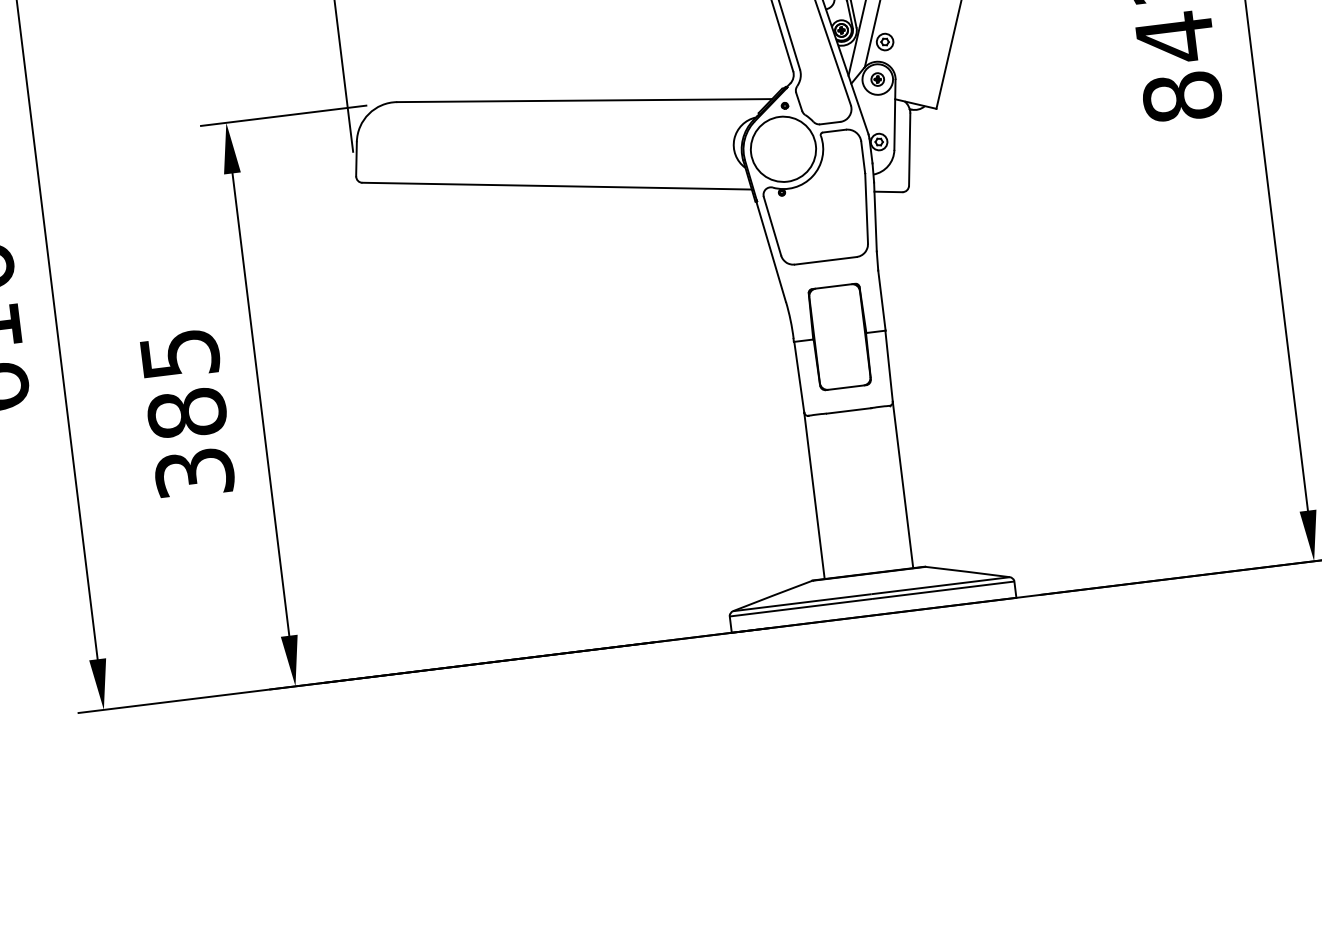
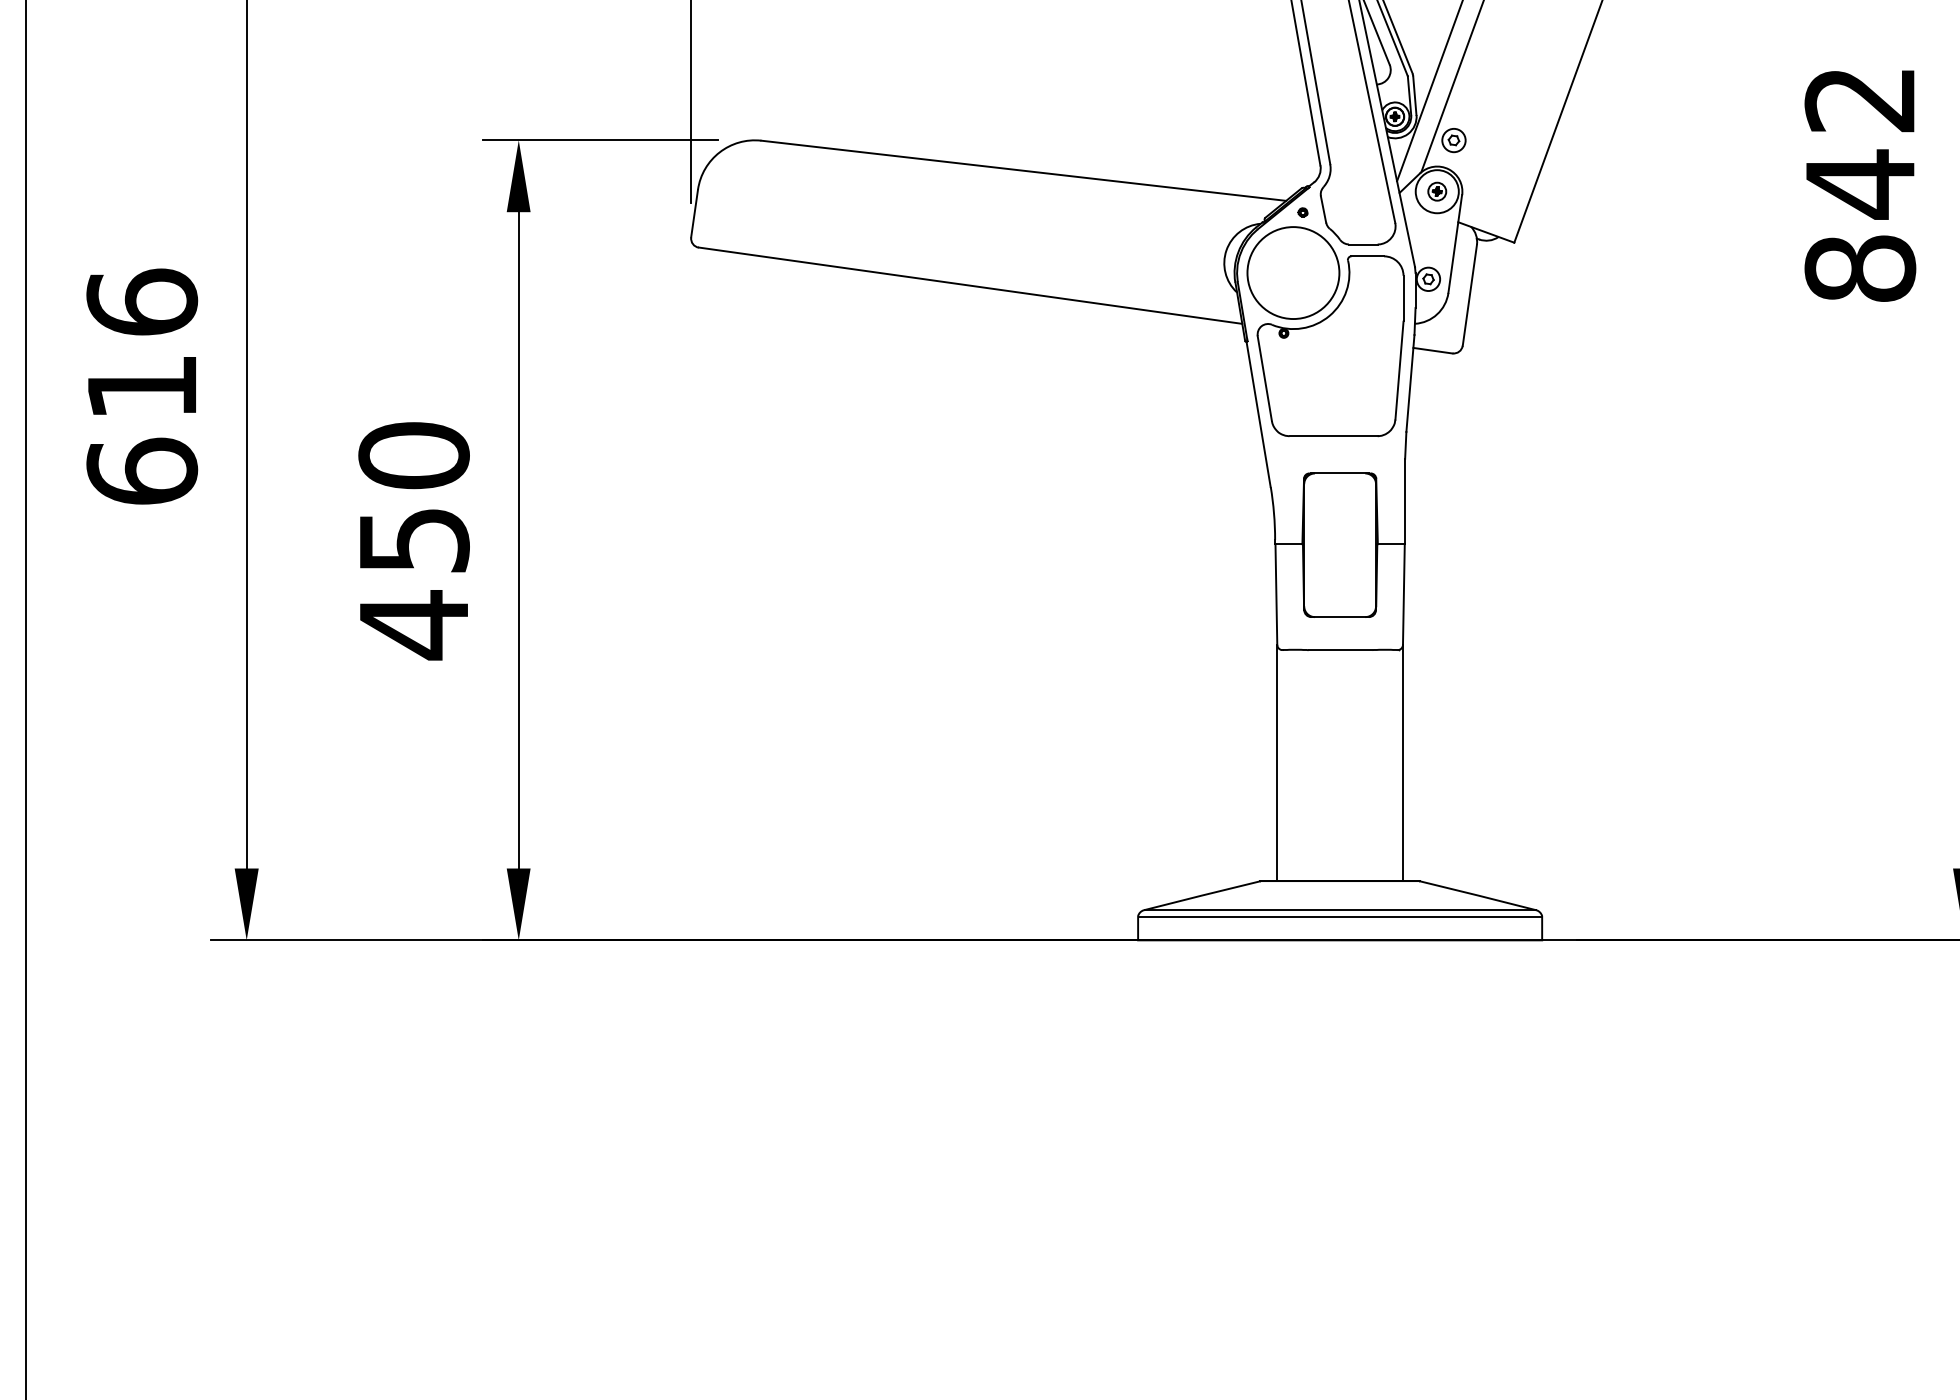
text: (186, 414) -> (413, 541), 385 -> 450

